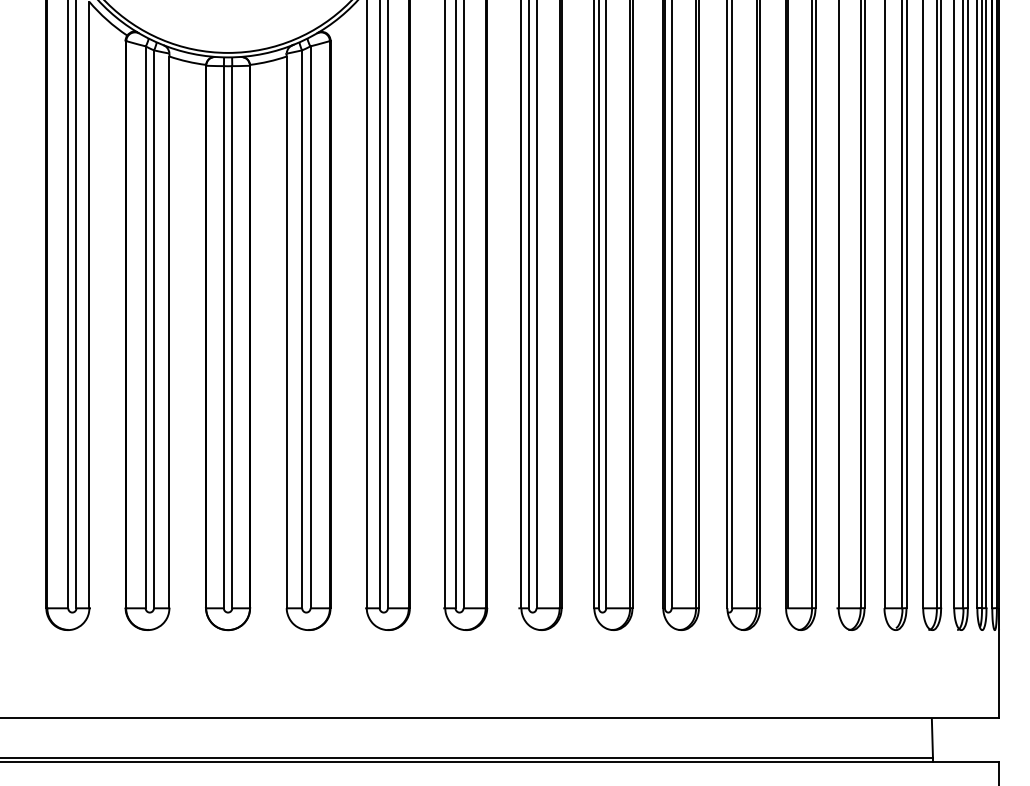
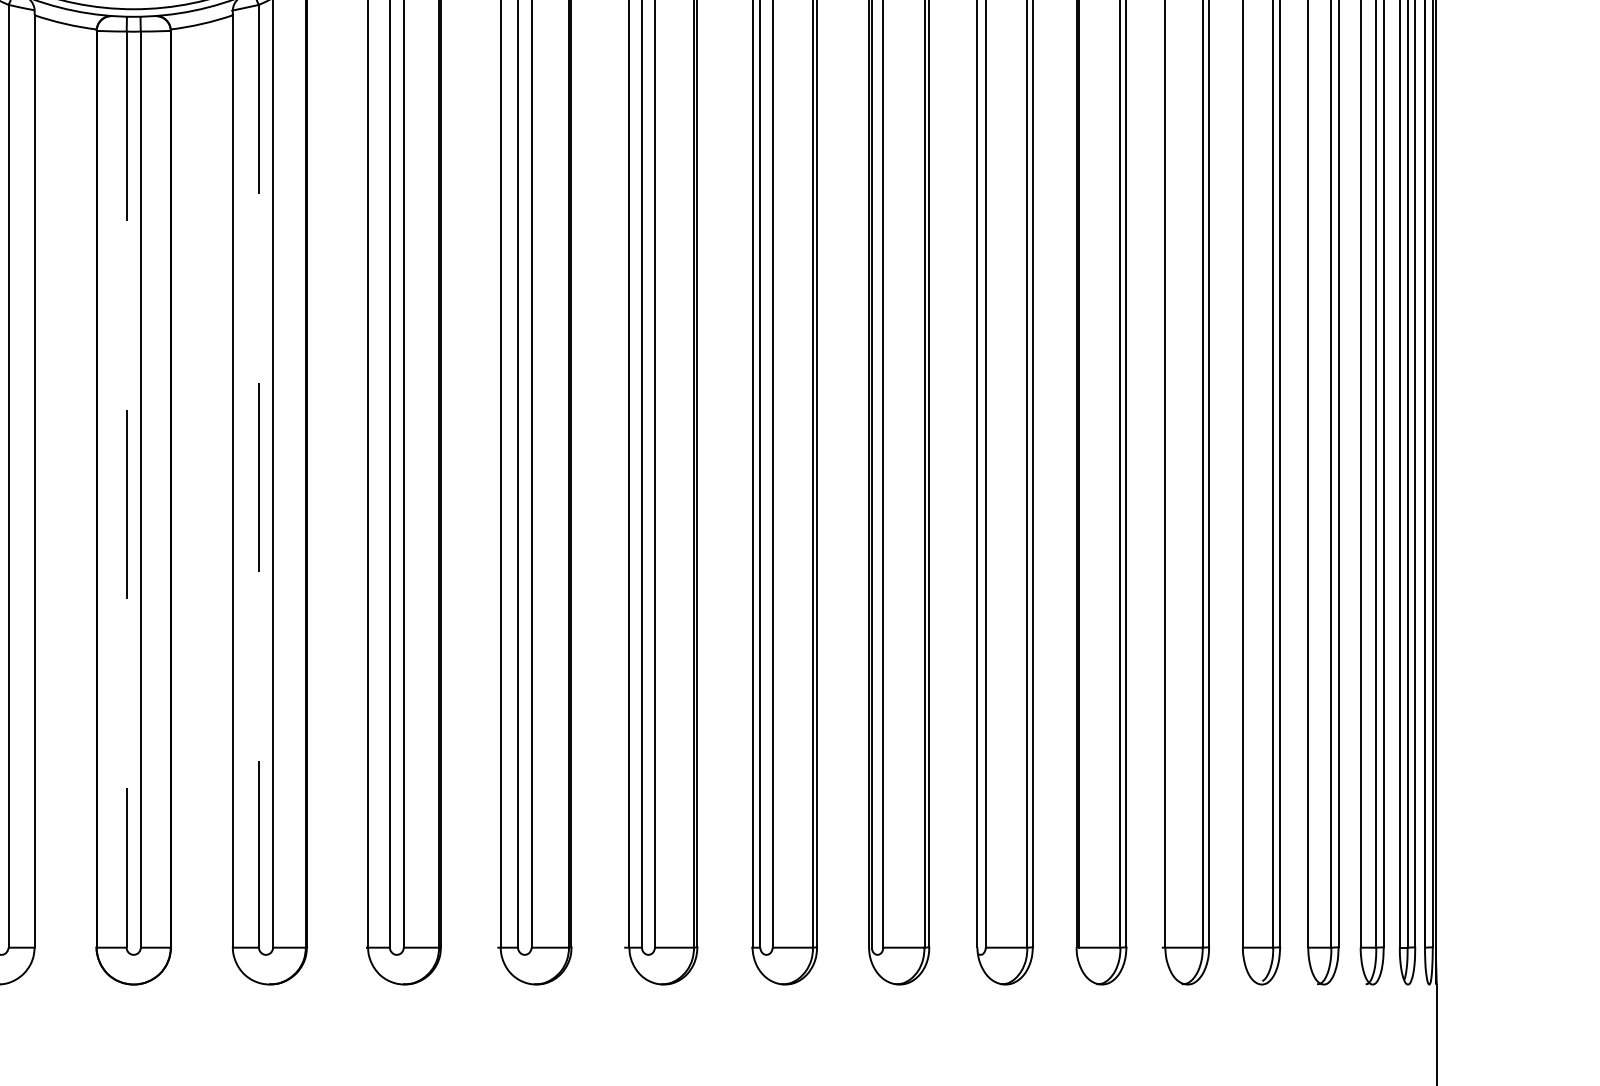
line: (302, 329) -> (259, 476), solid -> dashed
line: (223, 337) -> (125, 490), solid -> dashed

